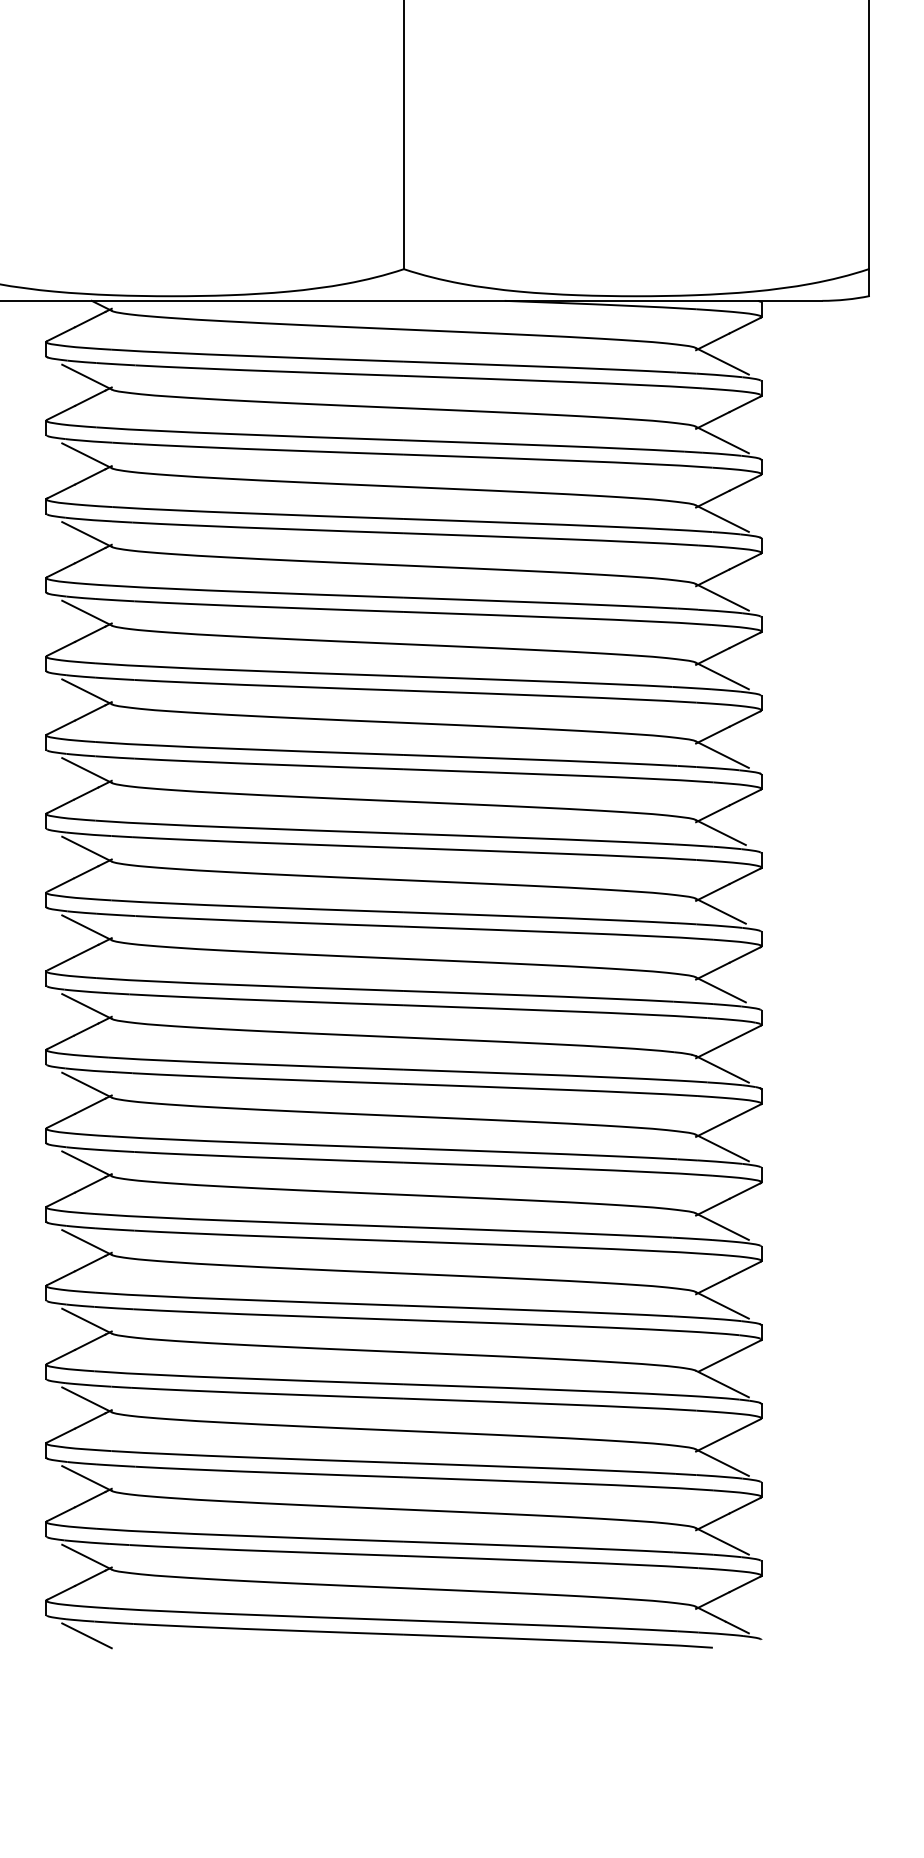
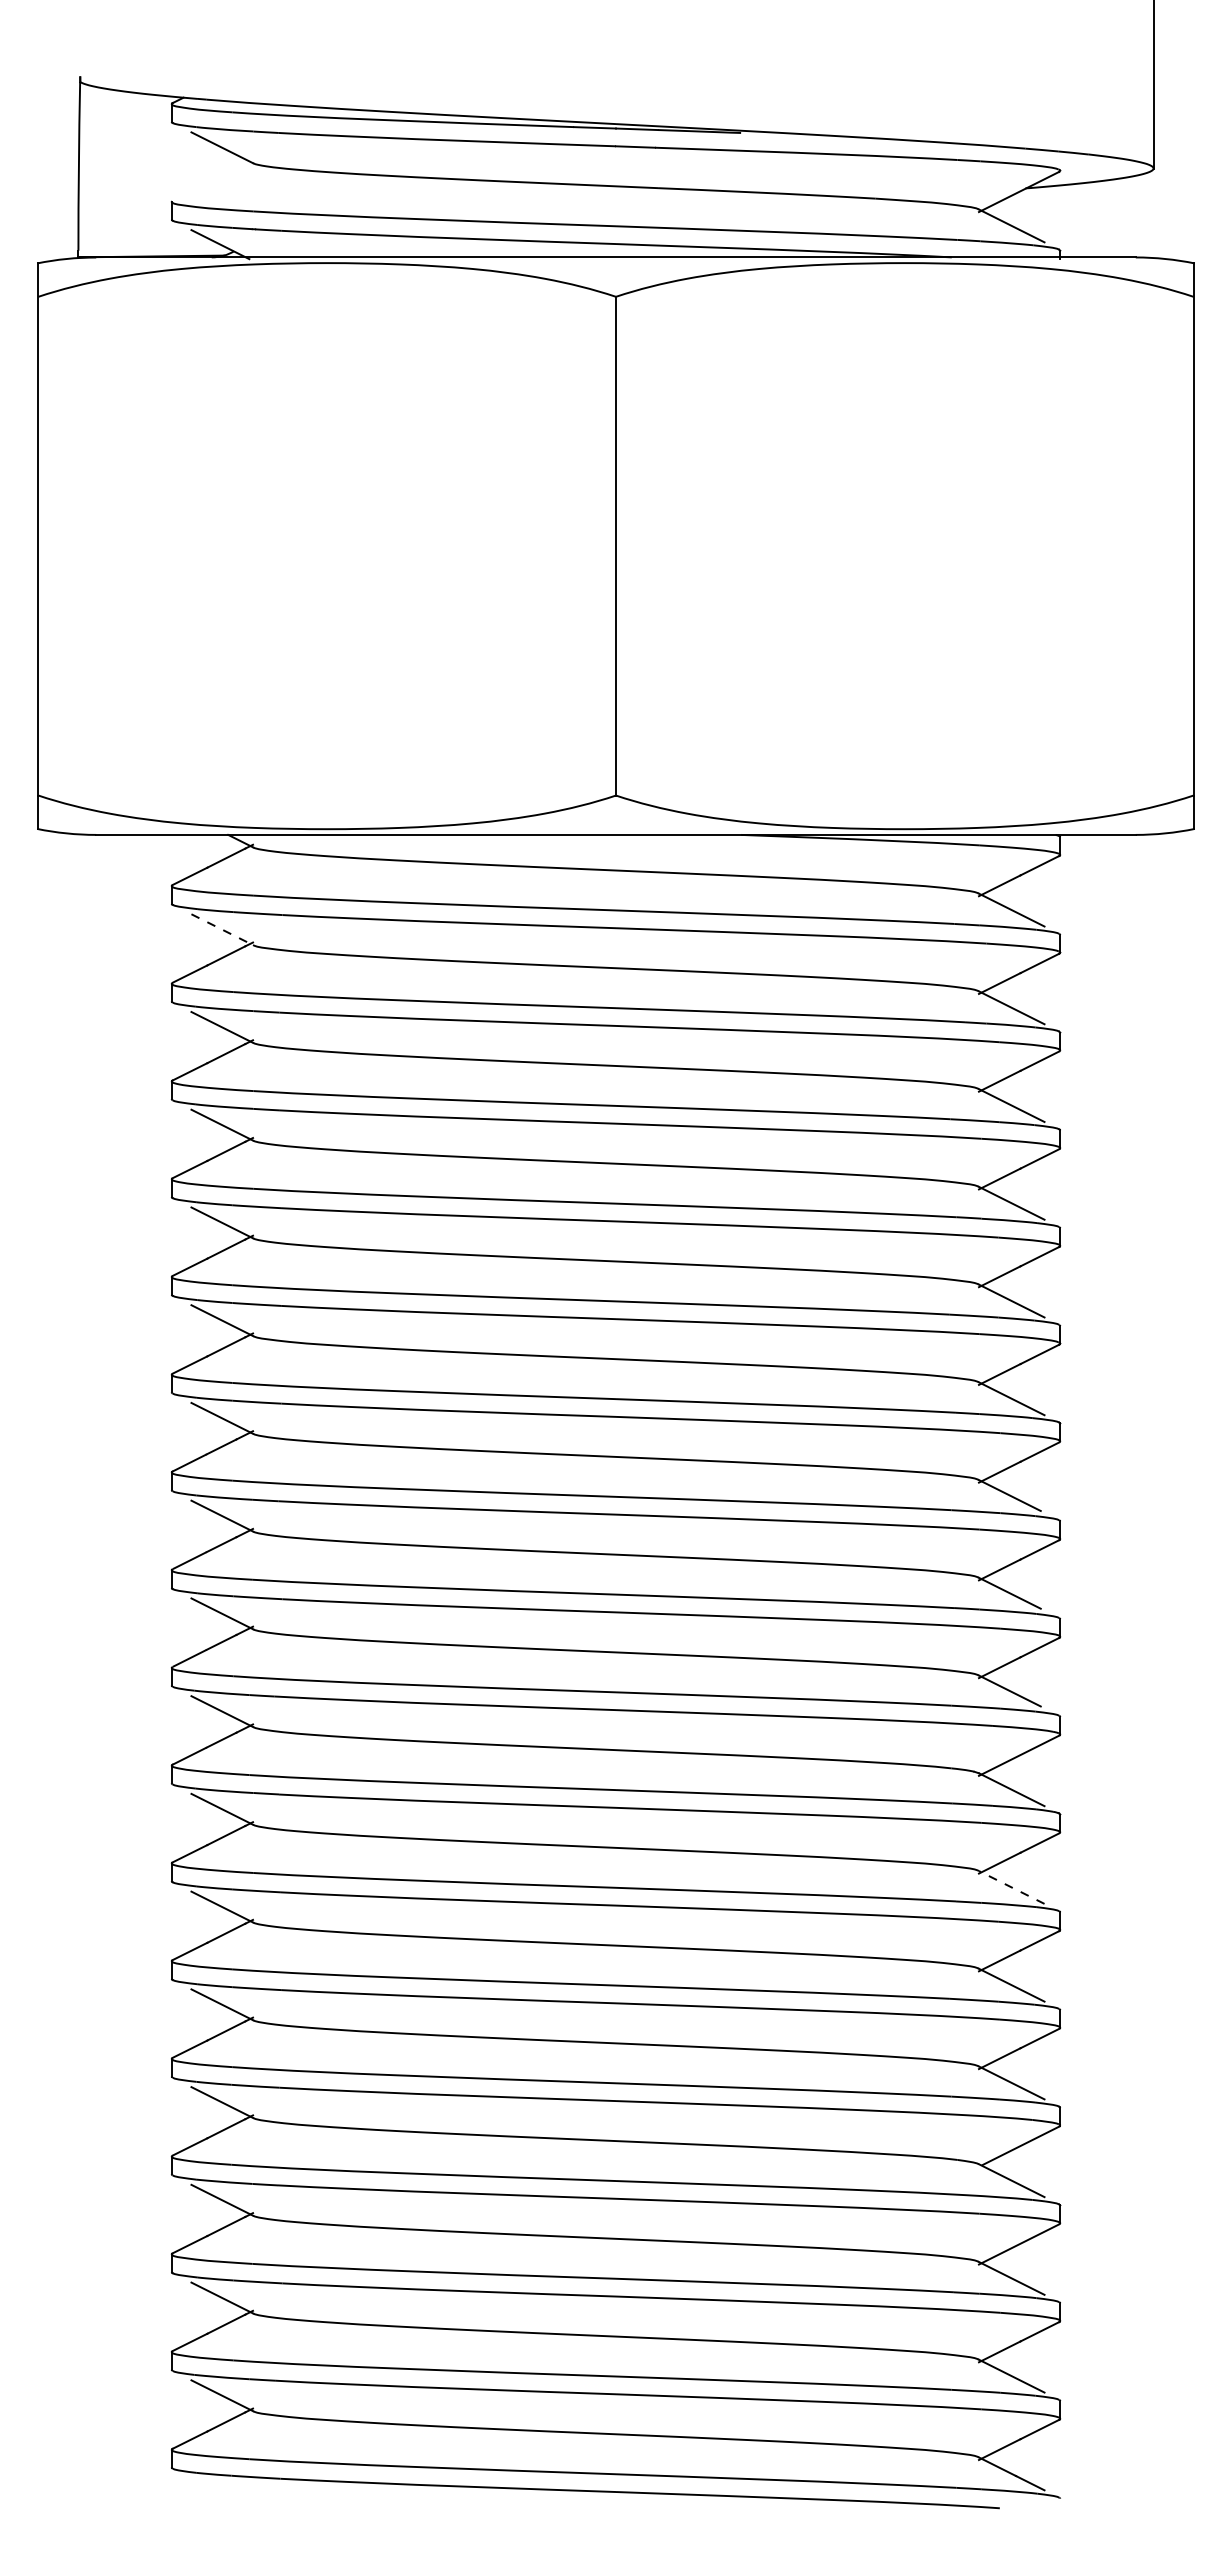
line: (87, 376) -> (222, 929), solid -> dashed
line: (722, 1148) -> (1011, 1887), solid -> dashed
line: (87, 1635) -> (222, 2493), removed

